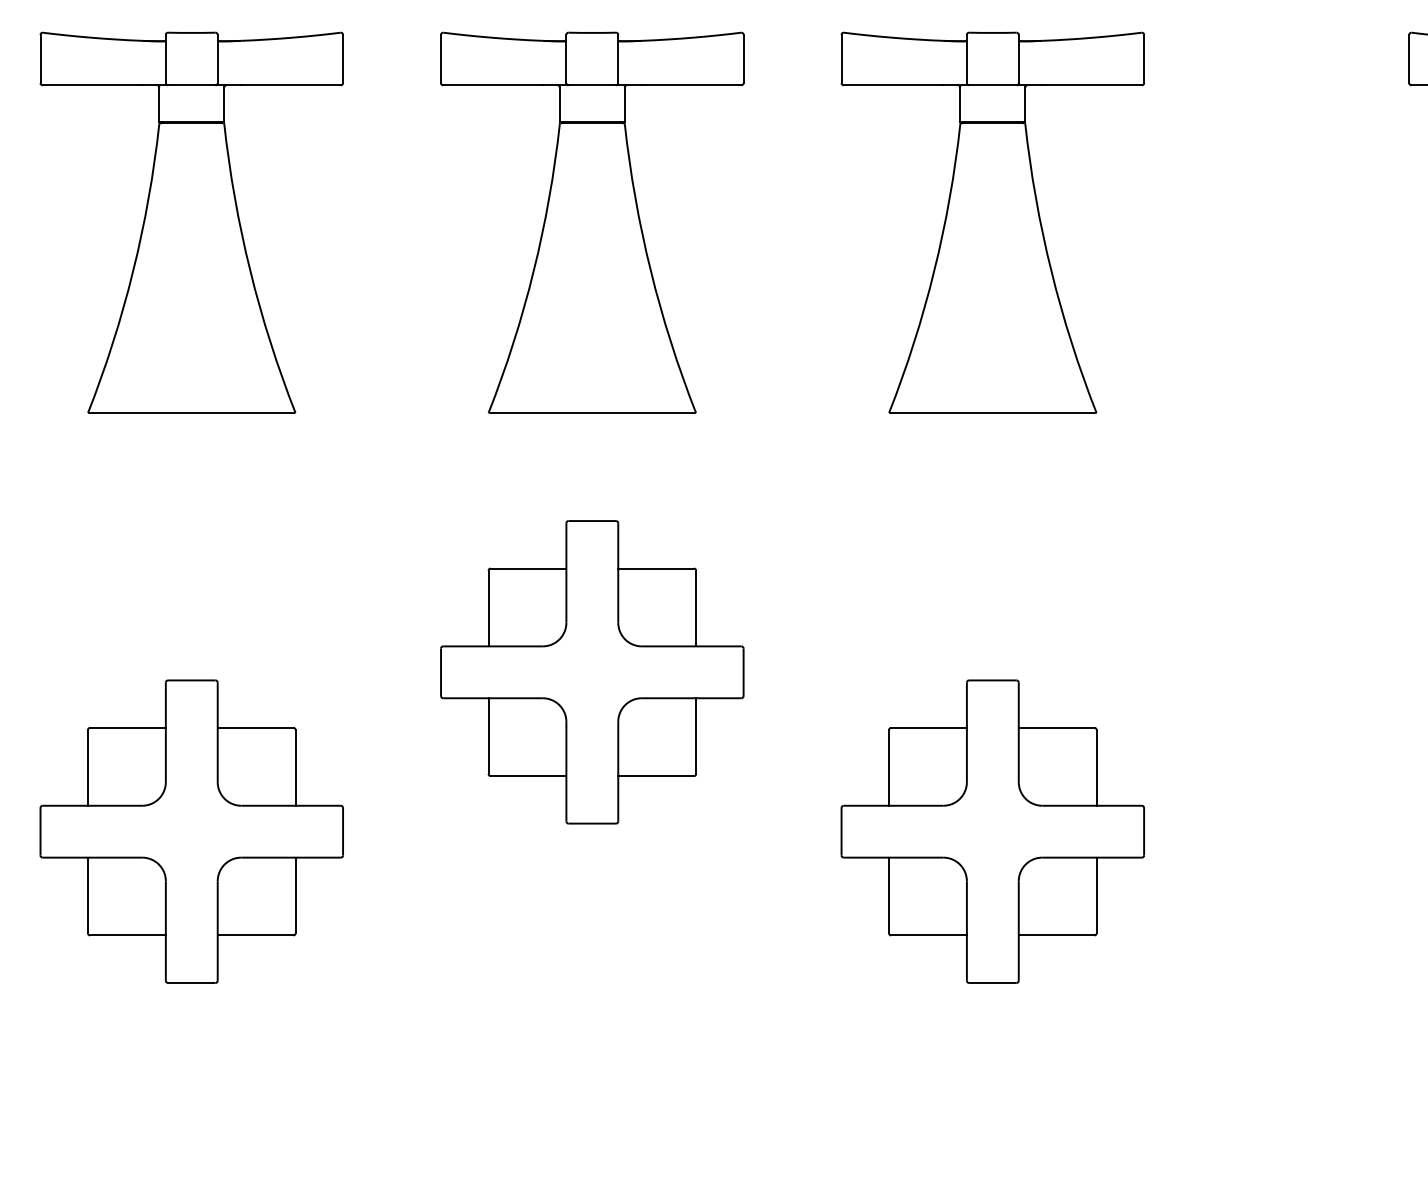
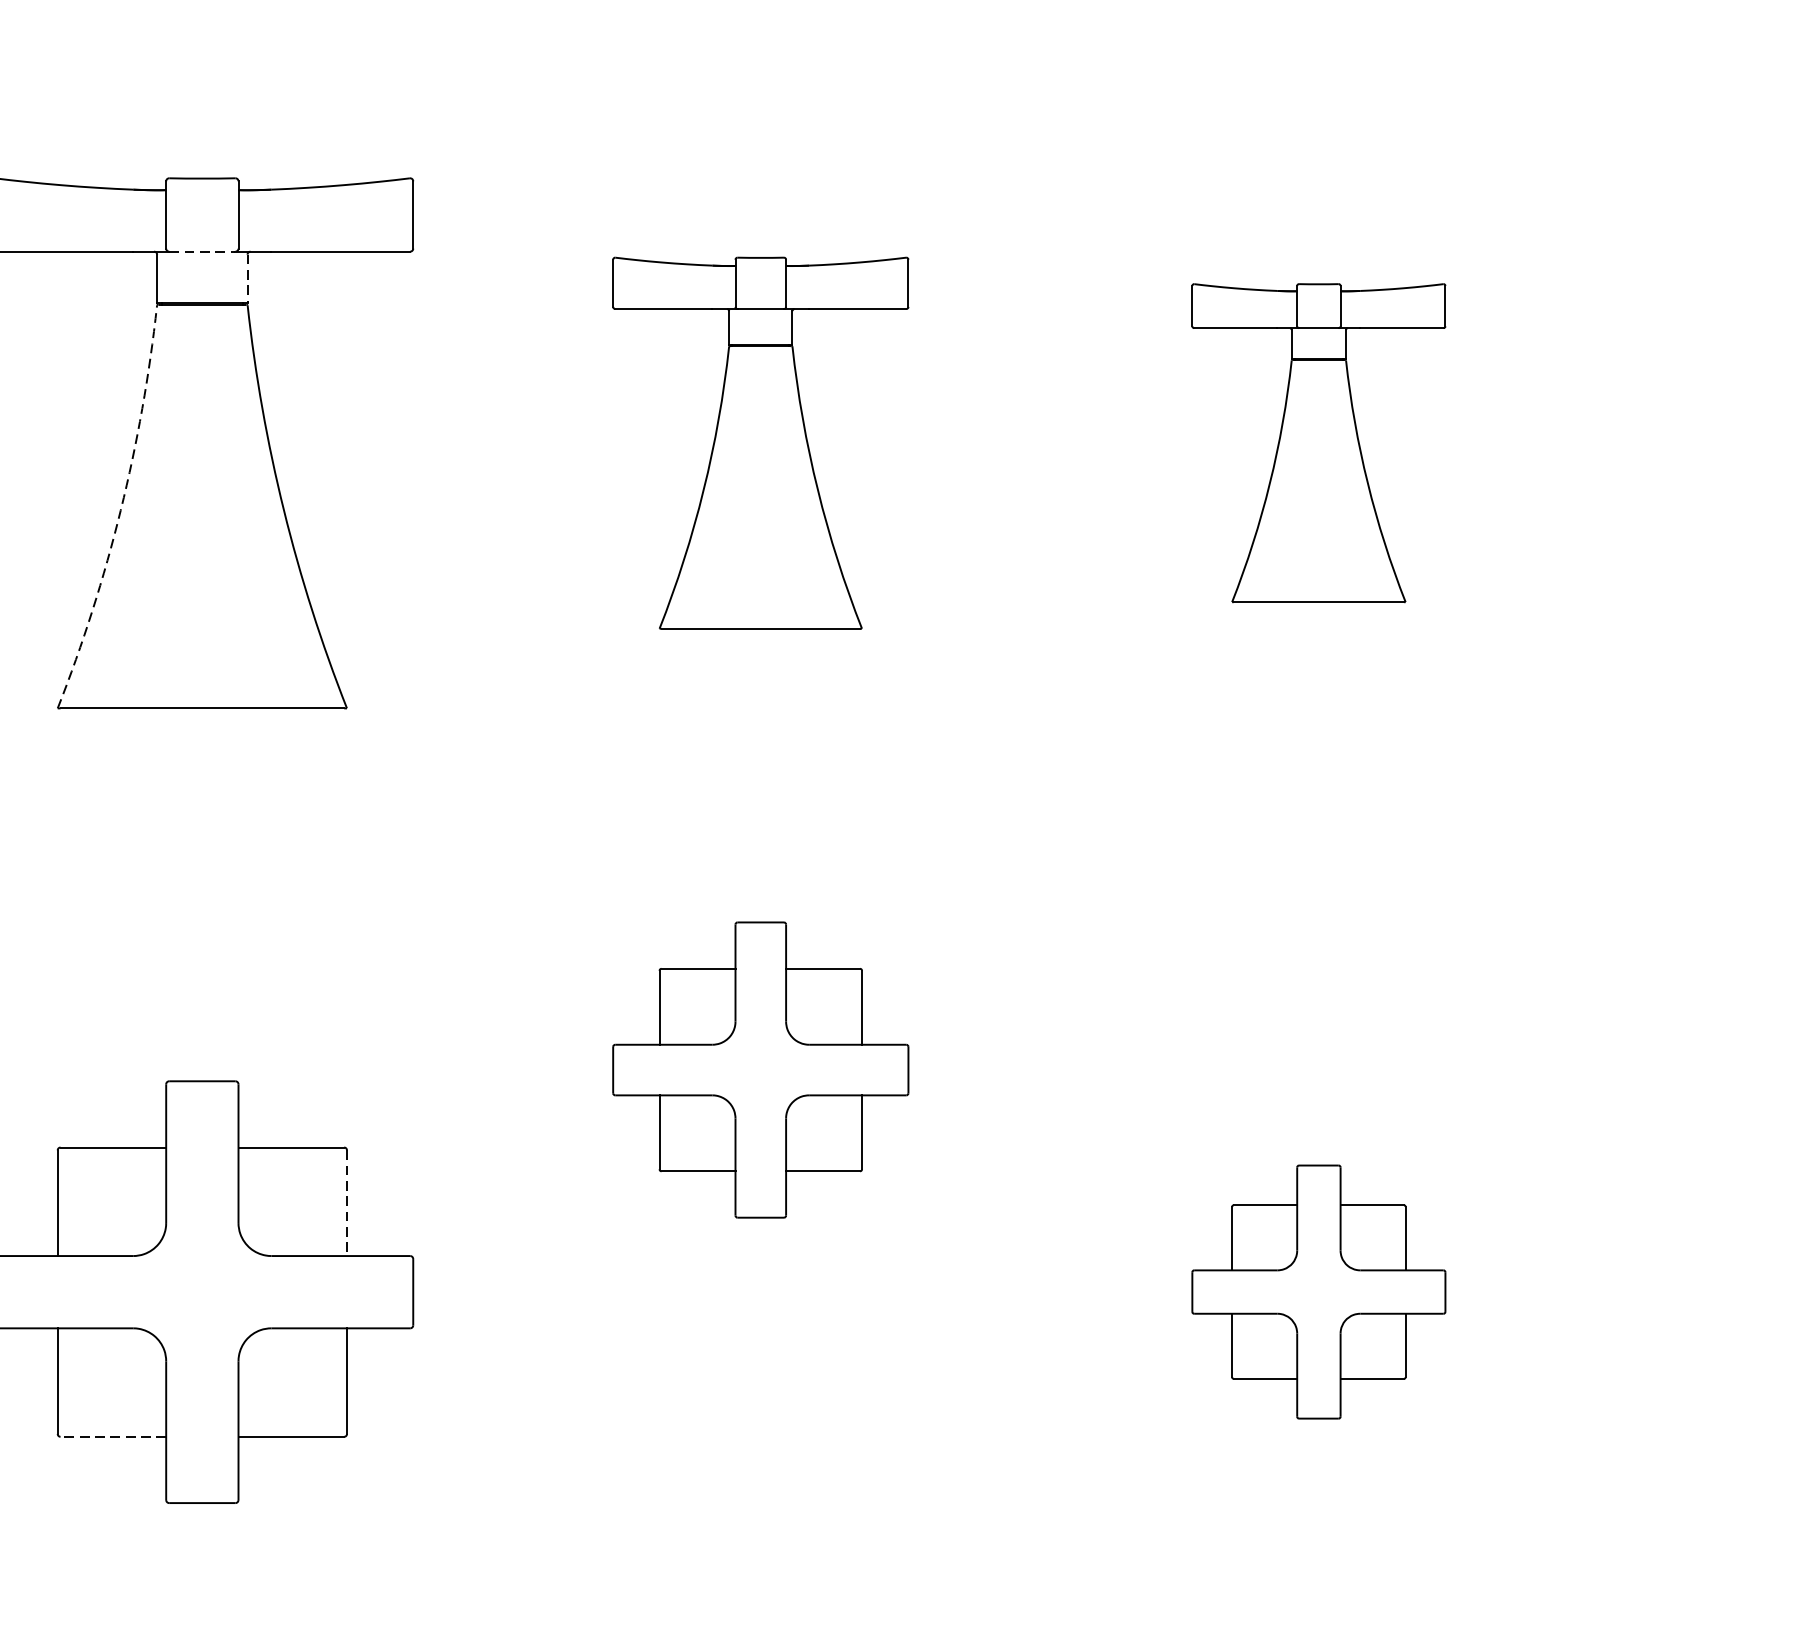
line: (191, 85) -> (201, 251), solid -> dashed
line: (224, 105) -> (247, 279), solid -> dashed
part: (592, 222) -> (760, 442), size x0.7
part: (992, 222) -> (1318, 442), size x0.6
arc: (133, 270) -> (121, 509), solid -> dashed
part: (592, 672) -> (760, 1070), size x0.7
line: (295, 767) -> (346, 1202), solid -> dashed
part: (992, 831) -> (1318, 1291), size x0.6
line: (127, 935) -> (112, 1436), solid -> dashed

